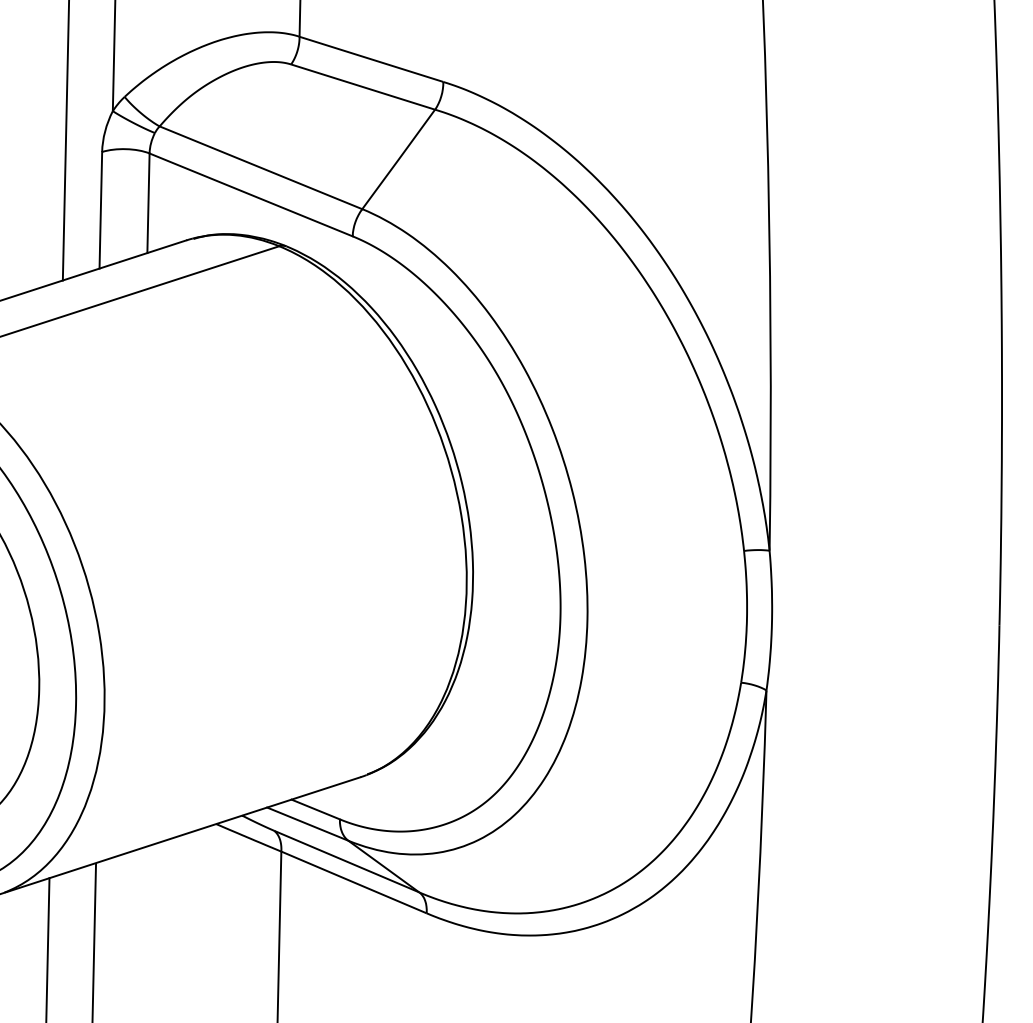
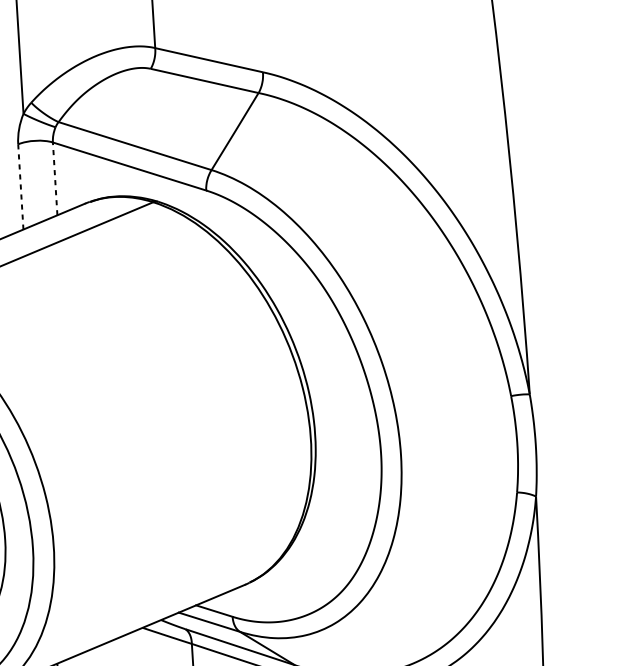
line: (148, 203) -> (55, 179), solid -> dashed
line: (100, 210) -> (20, 187), solid -> dashed

